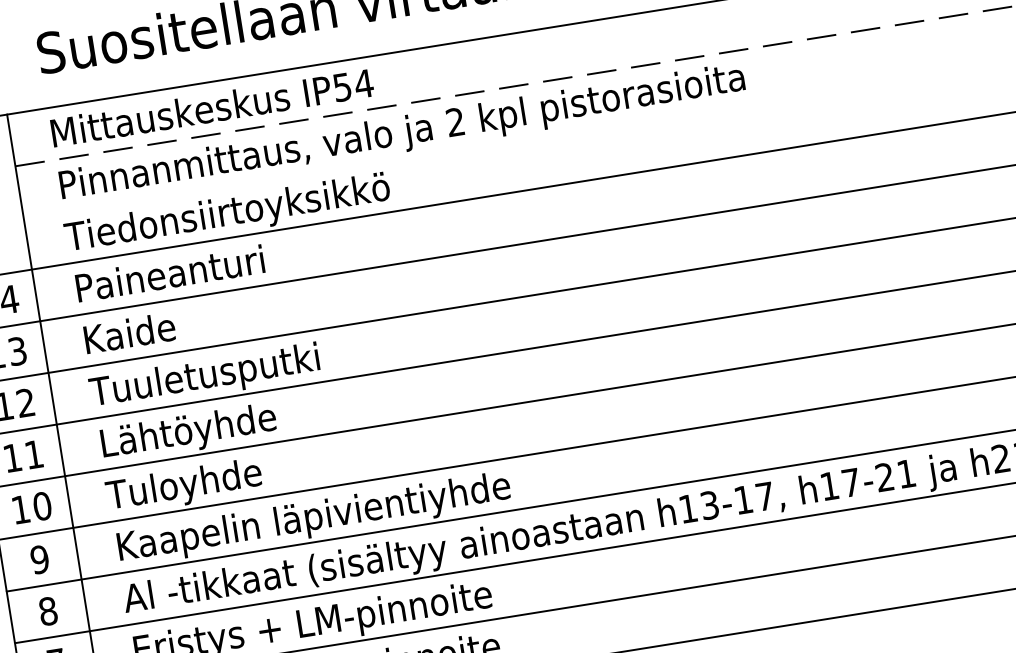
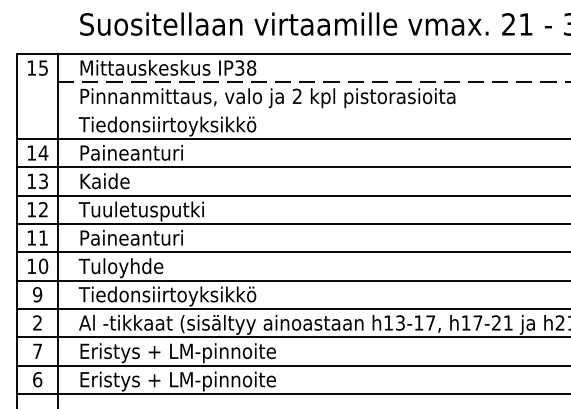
text: (352, 84) -> (245, 67), IP54 -> IP38
text: (196, 431) -> (132, 239), Lähtöyhde -> Paineanturi
text: (311, 519) -> (186, 296), Kaapelin läpivientiyhde -> Tiedonsiirtoyksikkö
text: (47, 610) -> (37, 322), 8 -> 2

